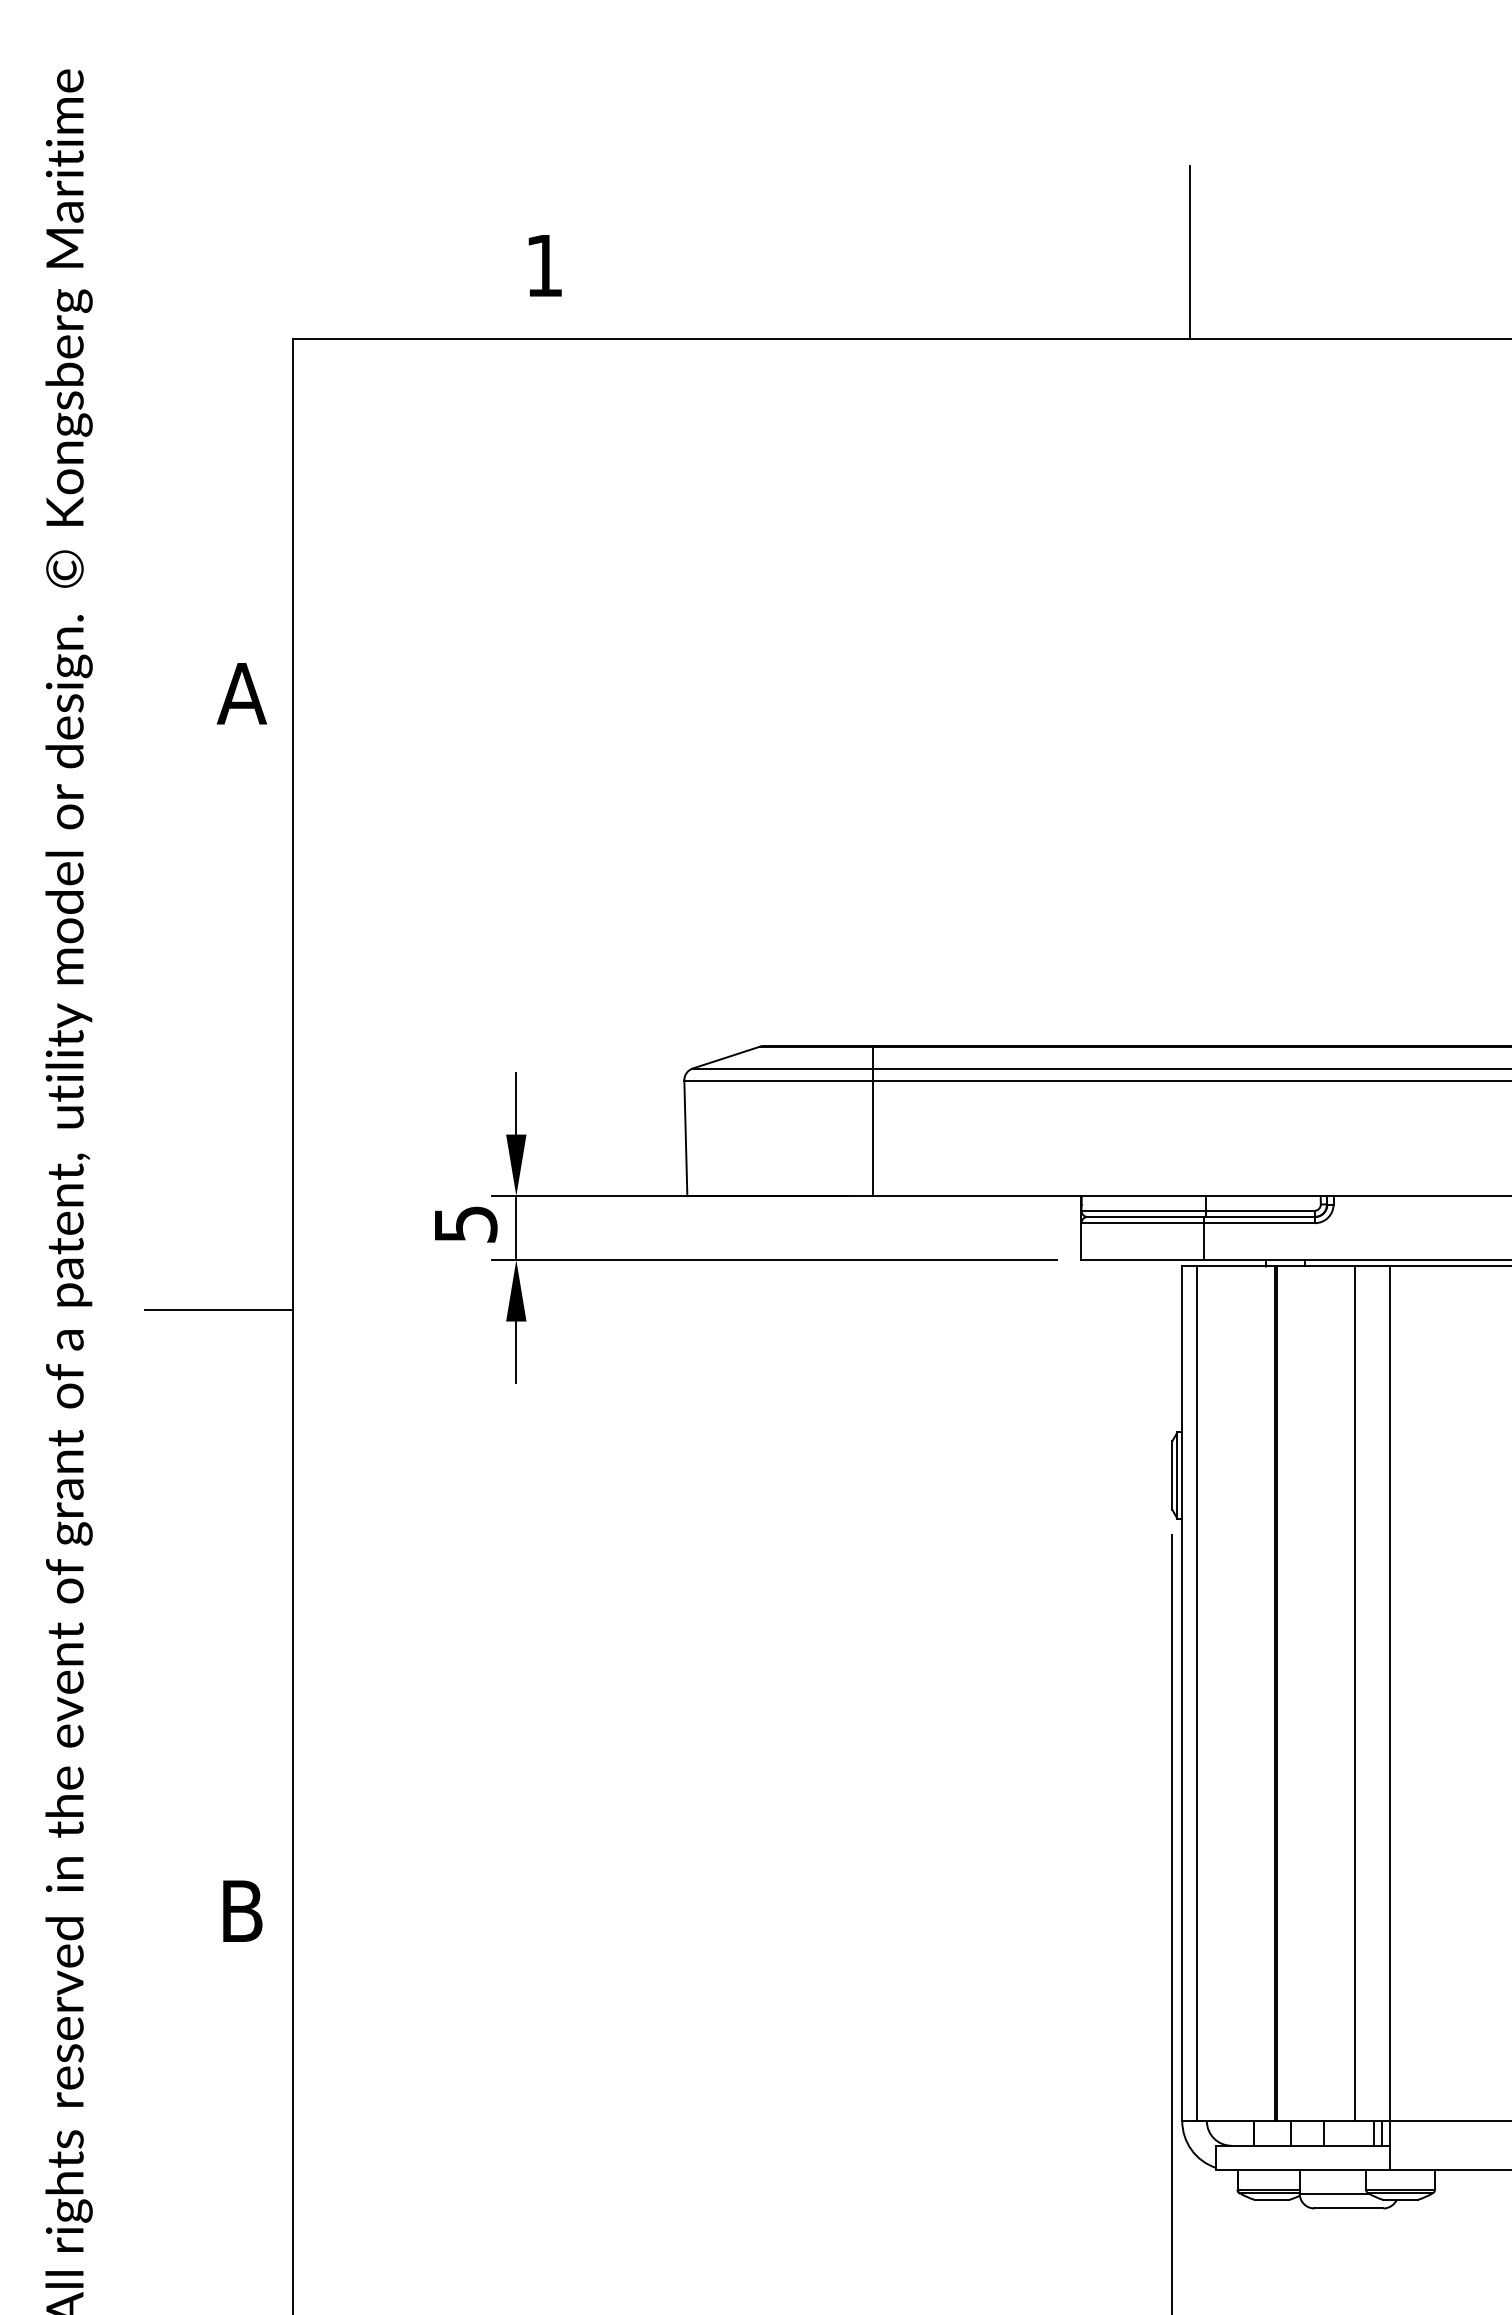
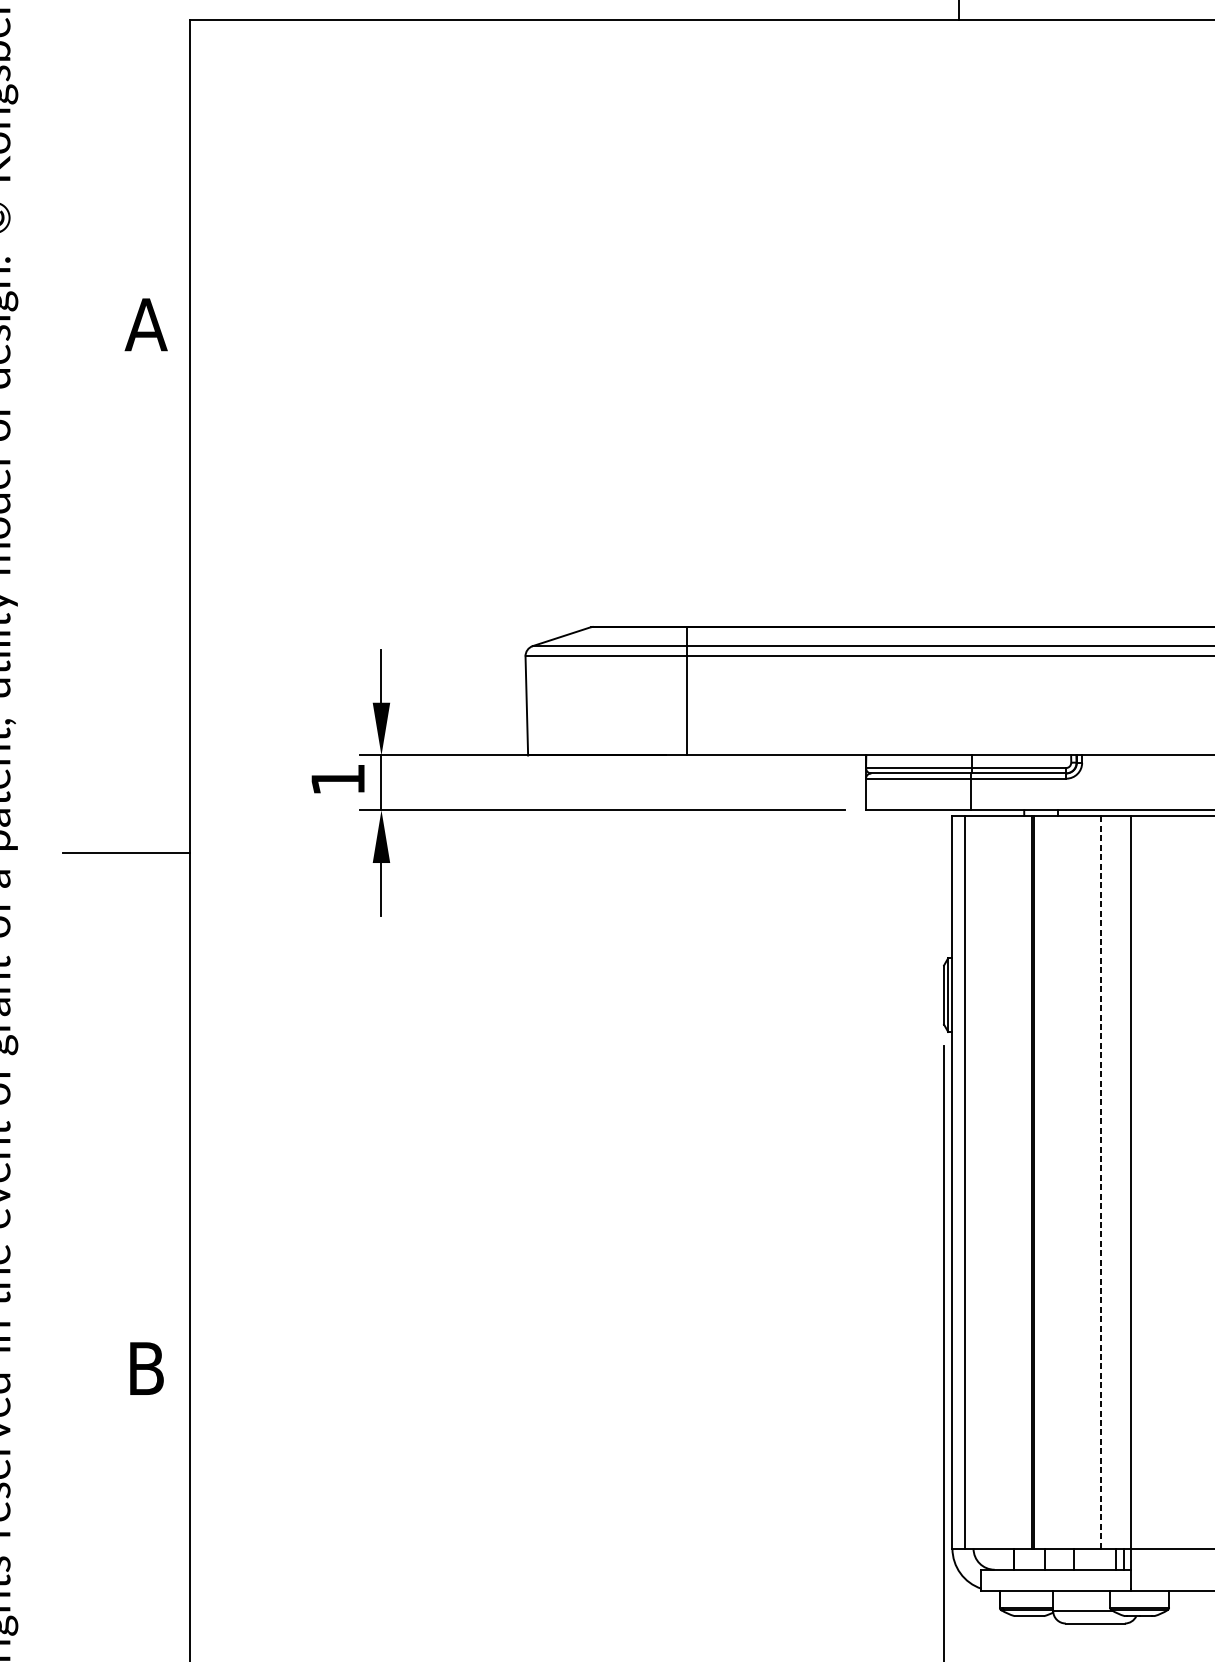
text: (466, 1224) -> (338, 779), 5 -> 1
line: (1355, 1693) -> (1100, 1181), solid -> dashed

